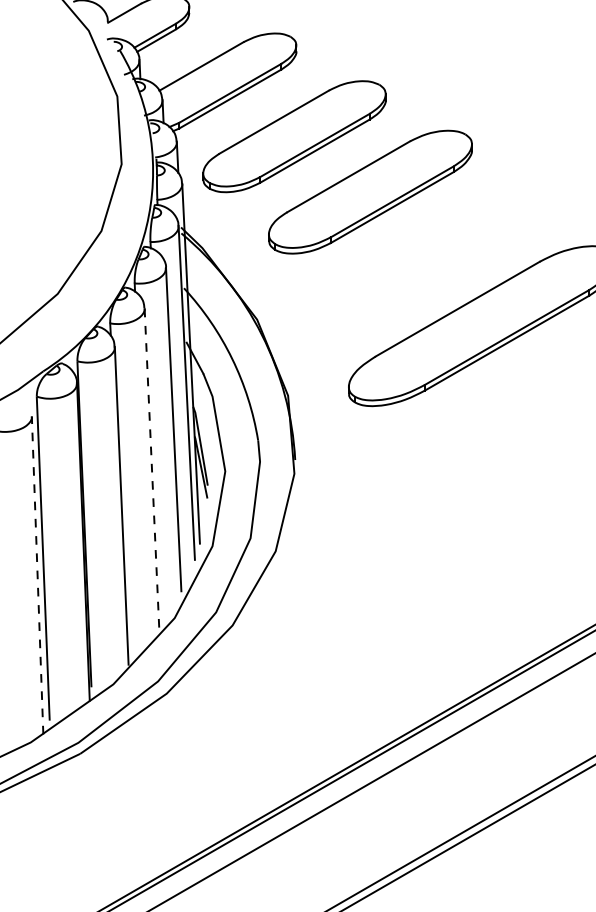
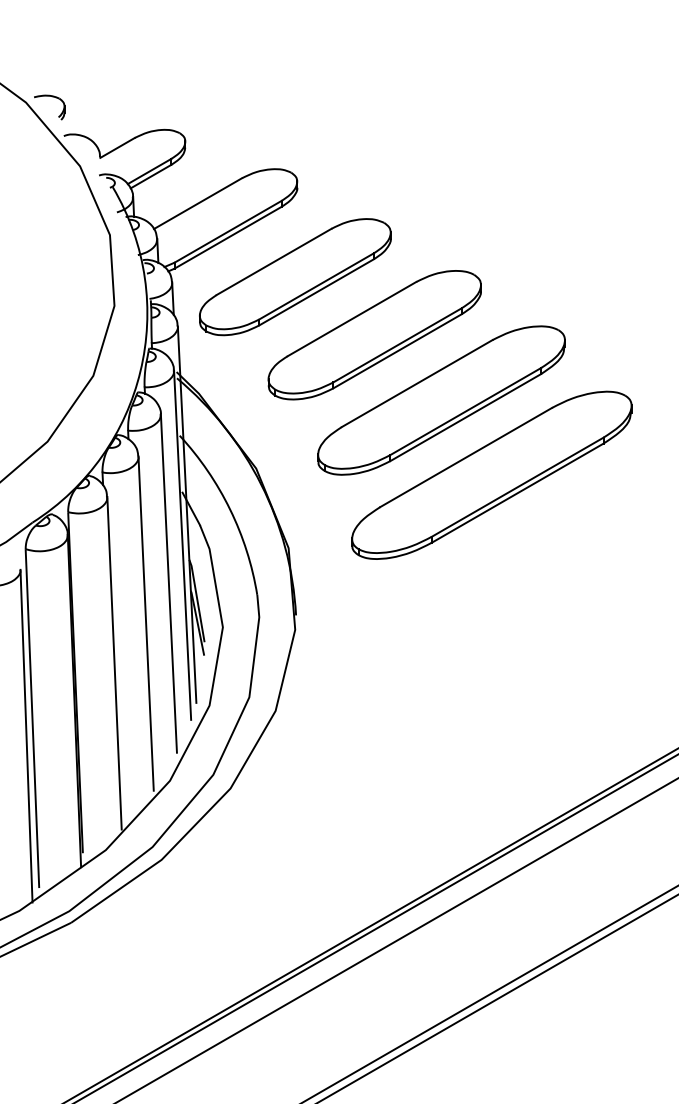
part: (434, 254) -> (441, 400), added
line: (152, 467) -> (146, 623), dashed -> solid
line: (37, 574) -> (26, 735), dashed -> solid

